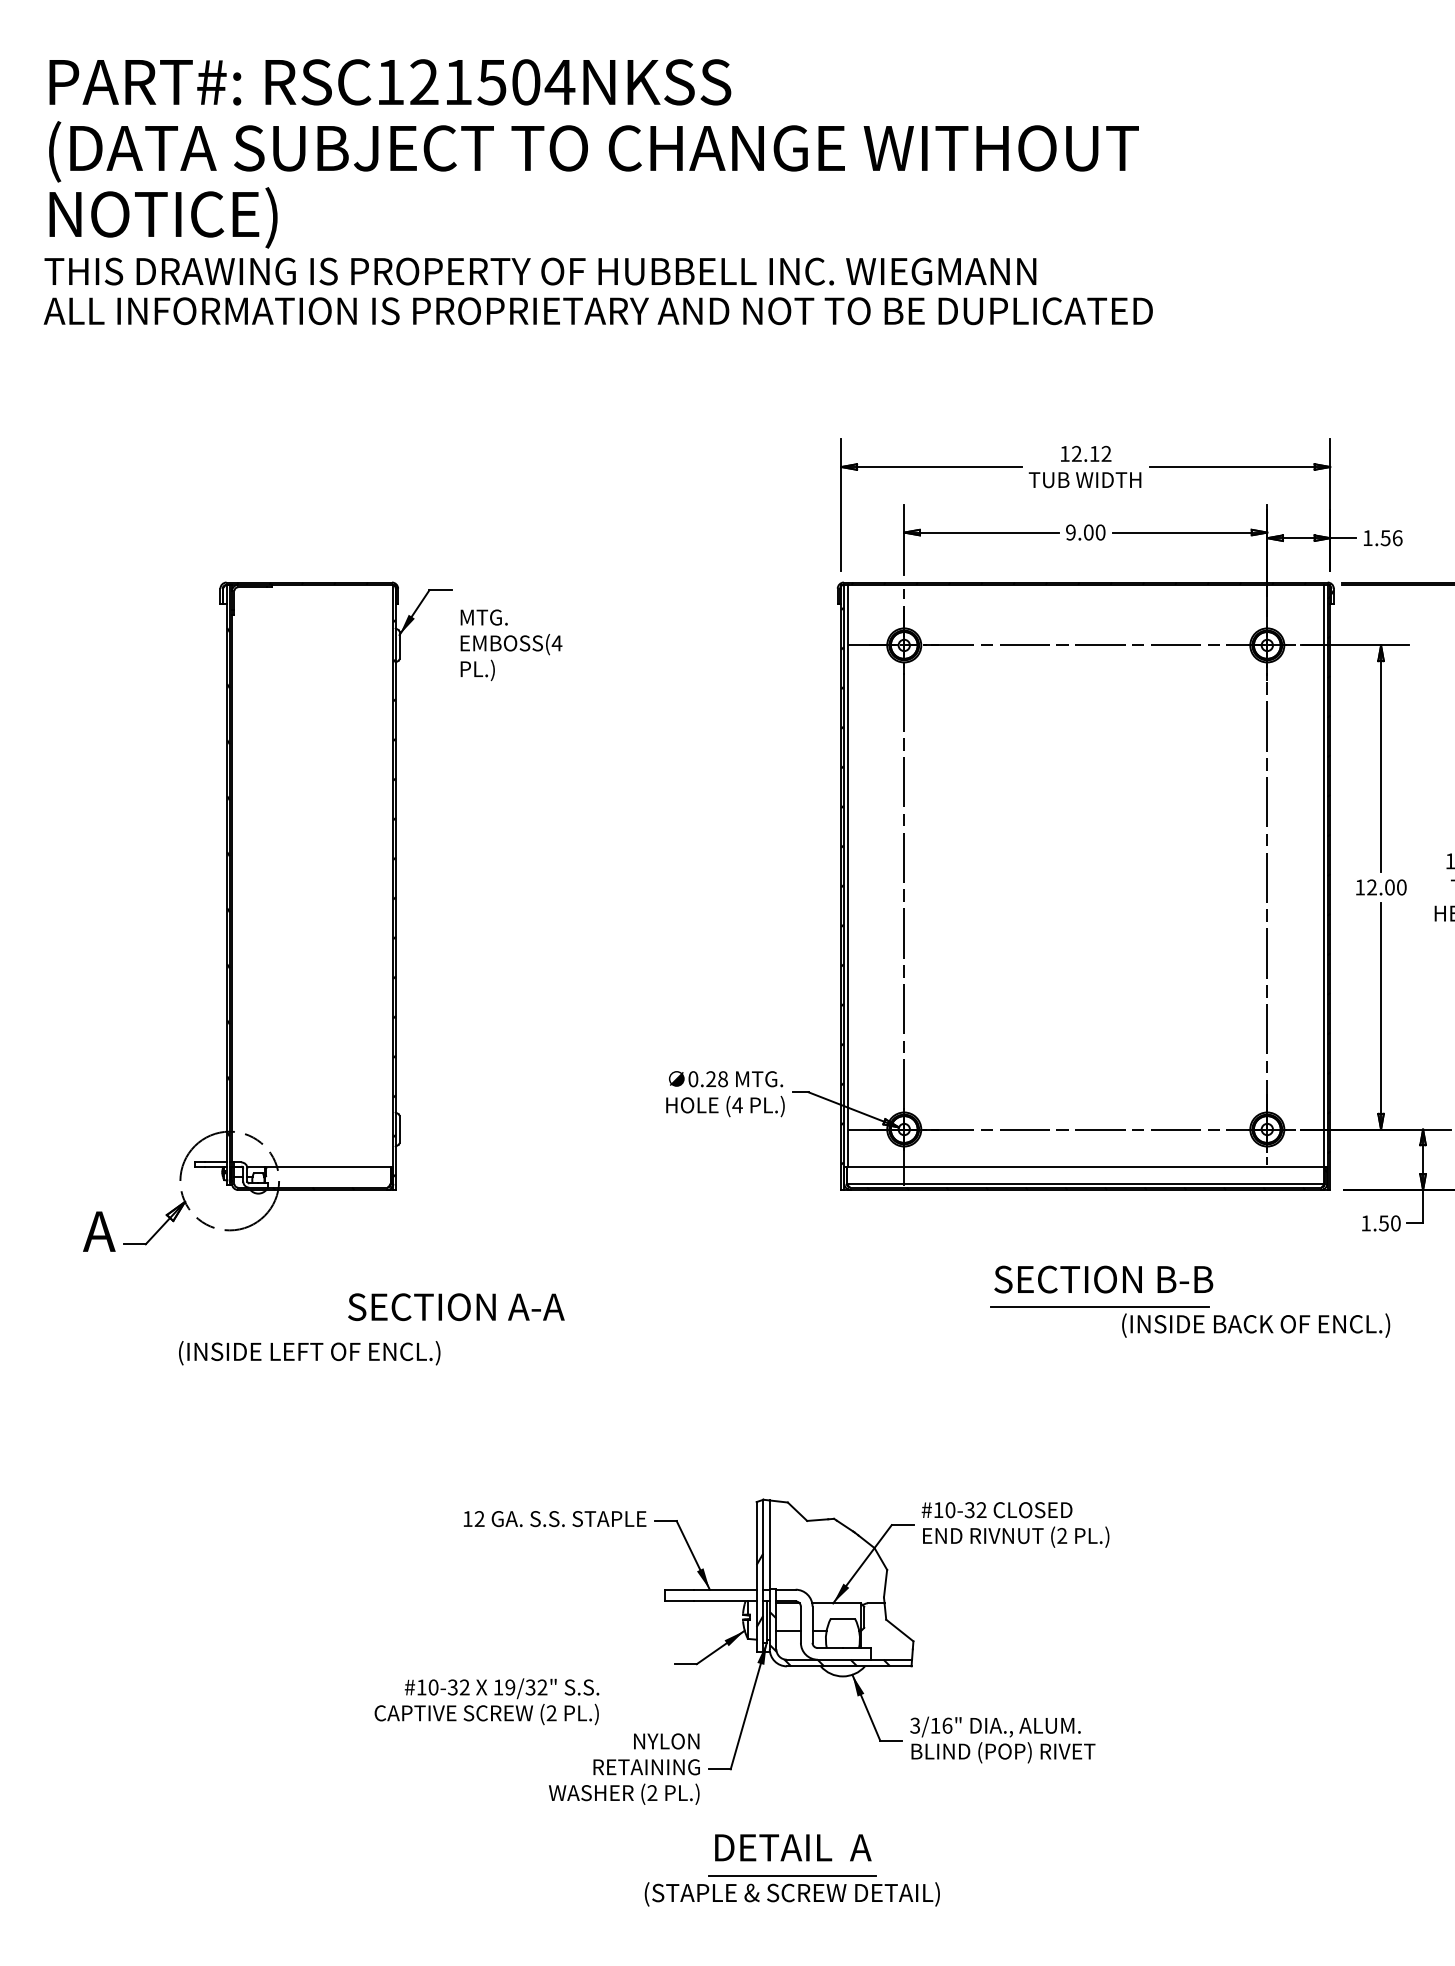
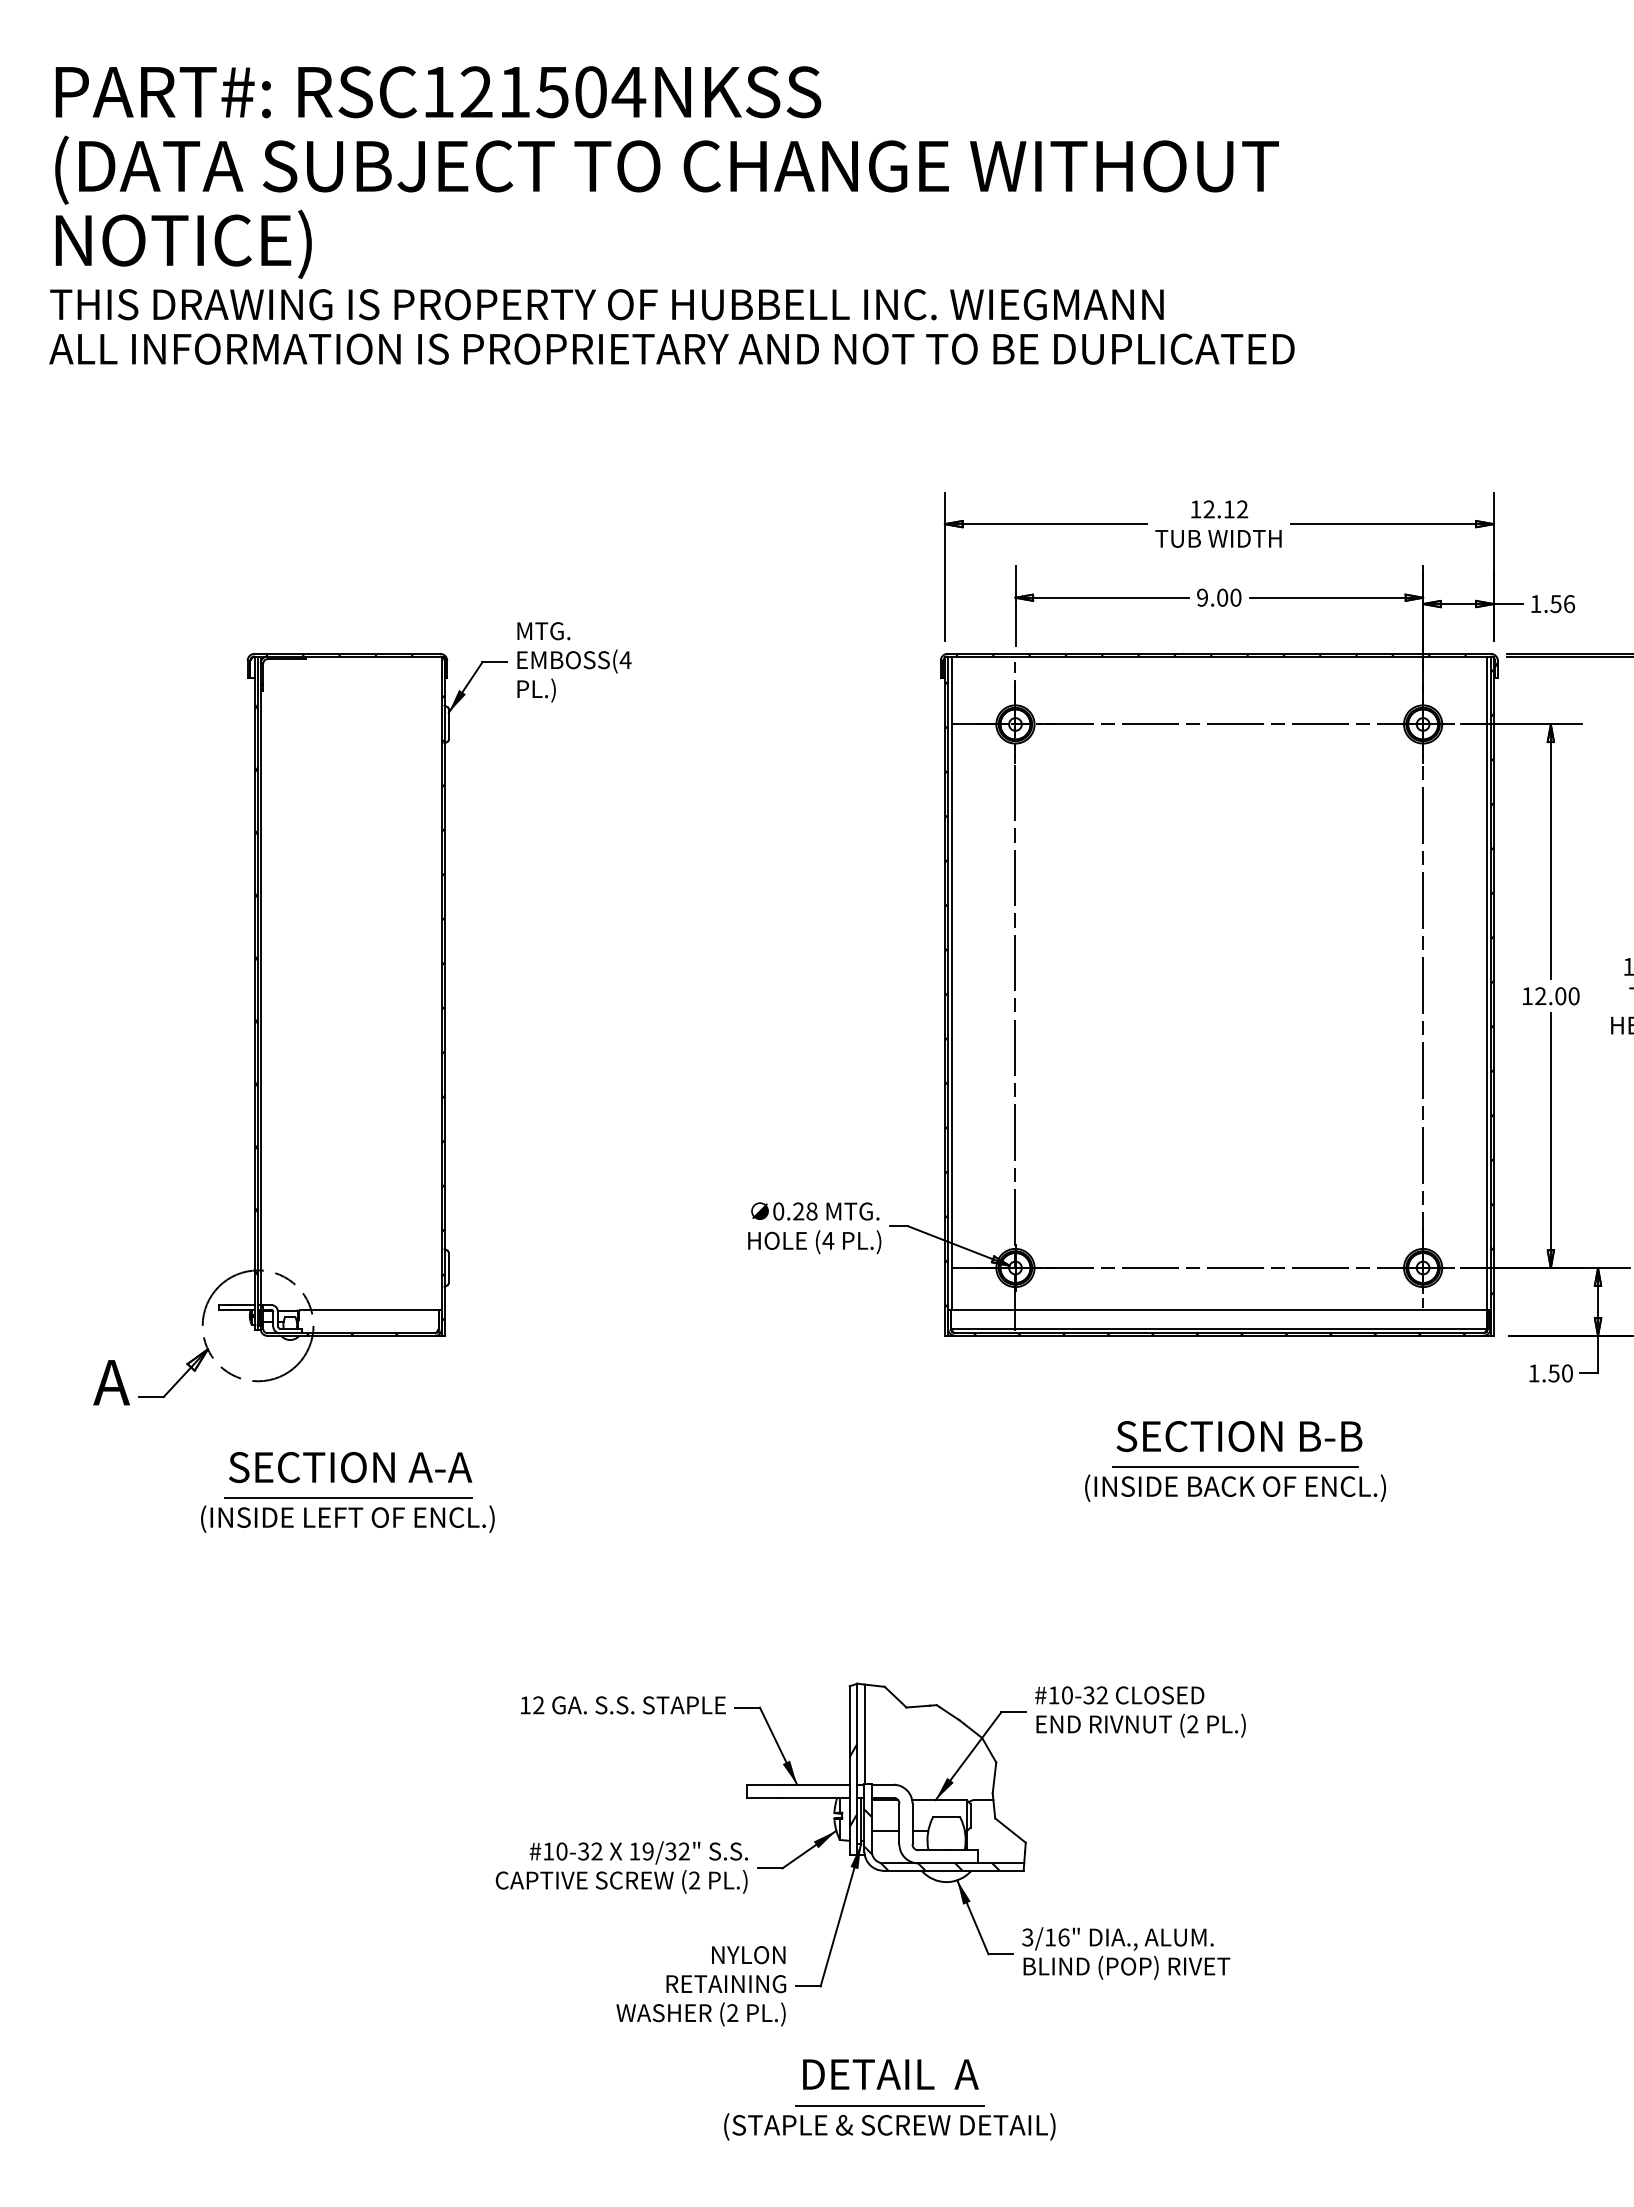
text: (511, 645) -> (574, 662), moved
text: (456, 1307) -> (350, 1467), moved
text: (1256, 1324) -> (1235, 1487), moved
line: (310, 1334) -> (348, 1498), added
text: (486, 1701) -> (621, 1867), moved

